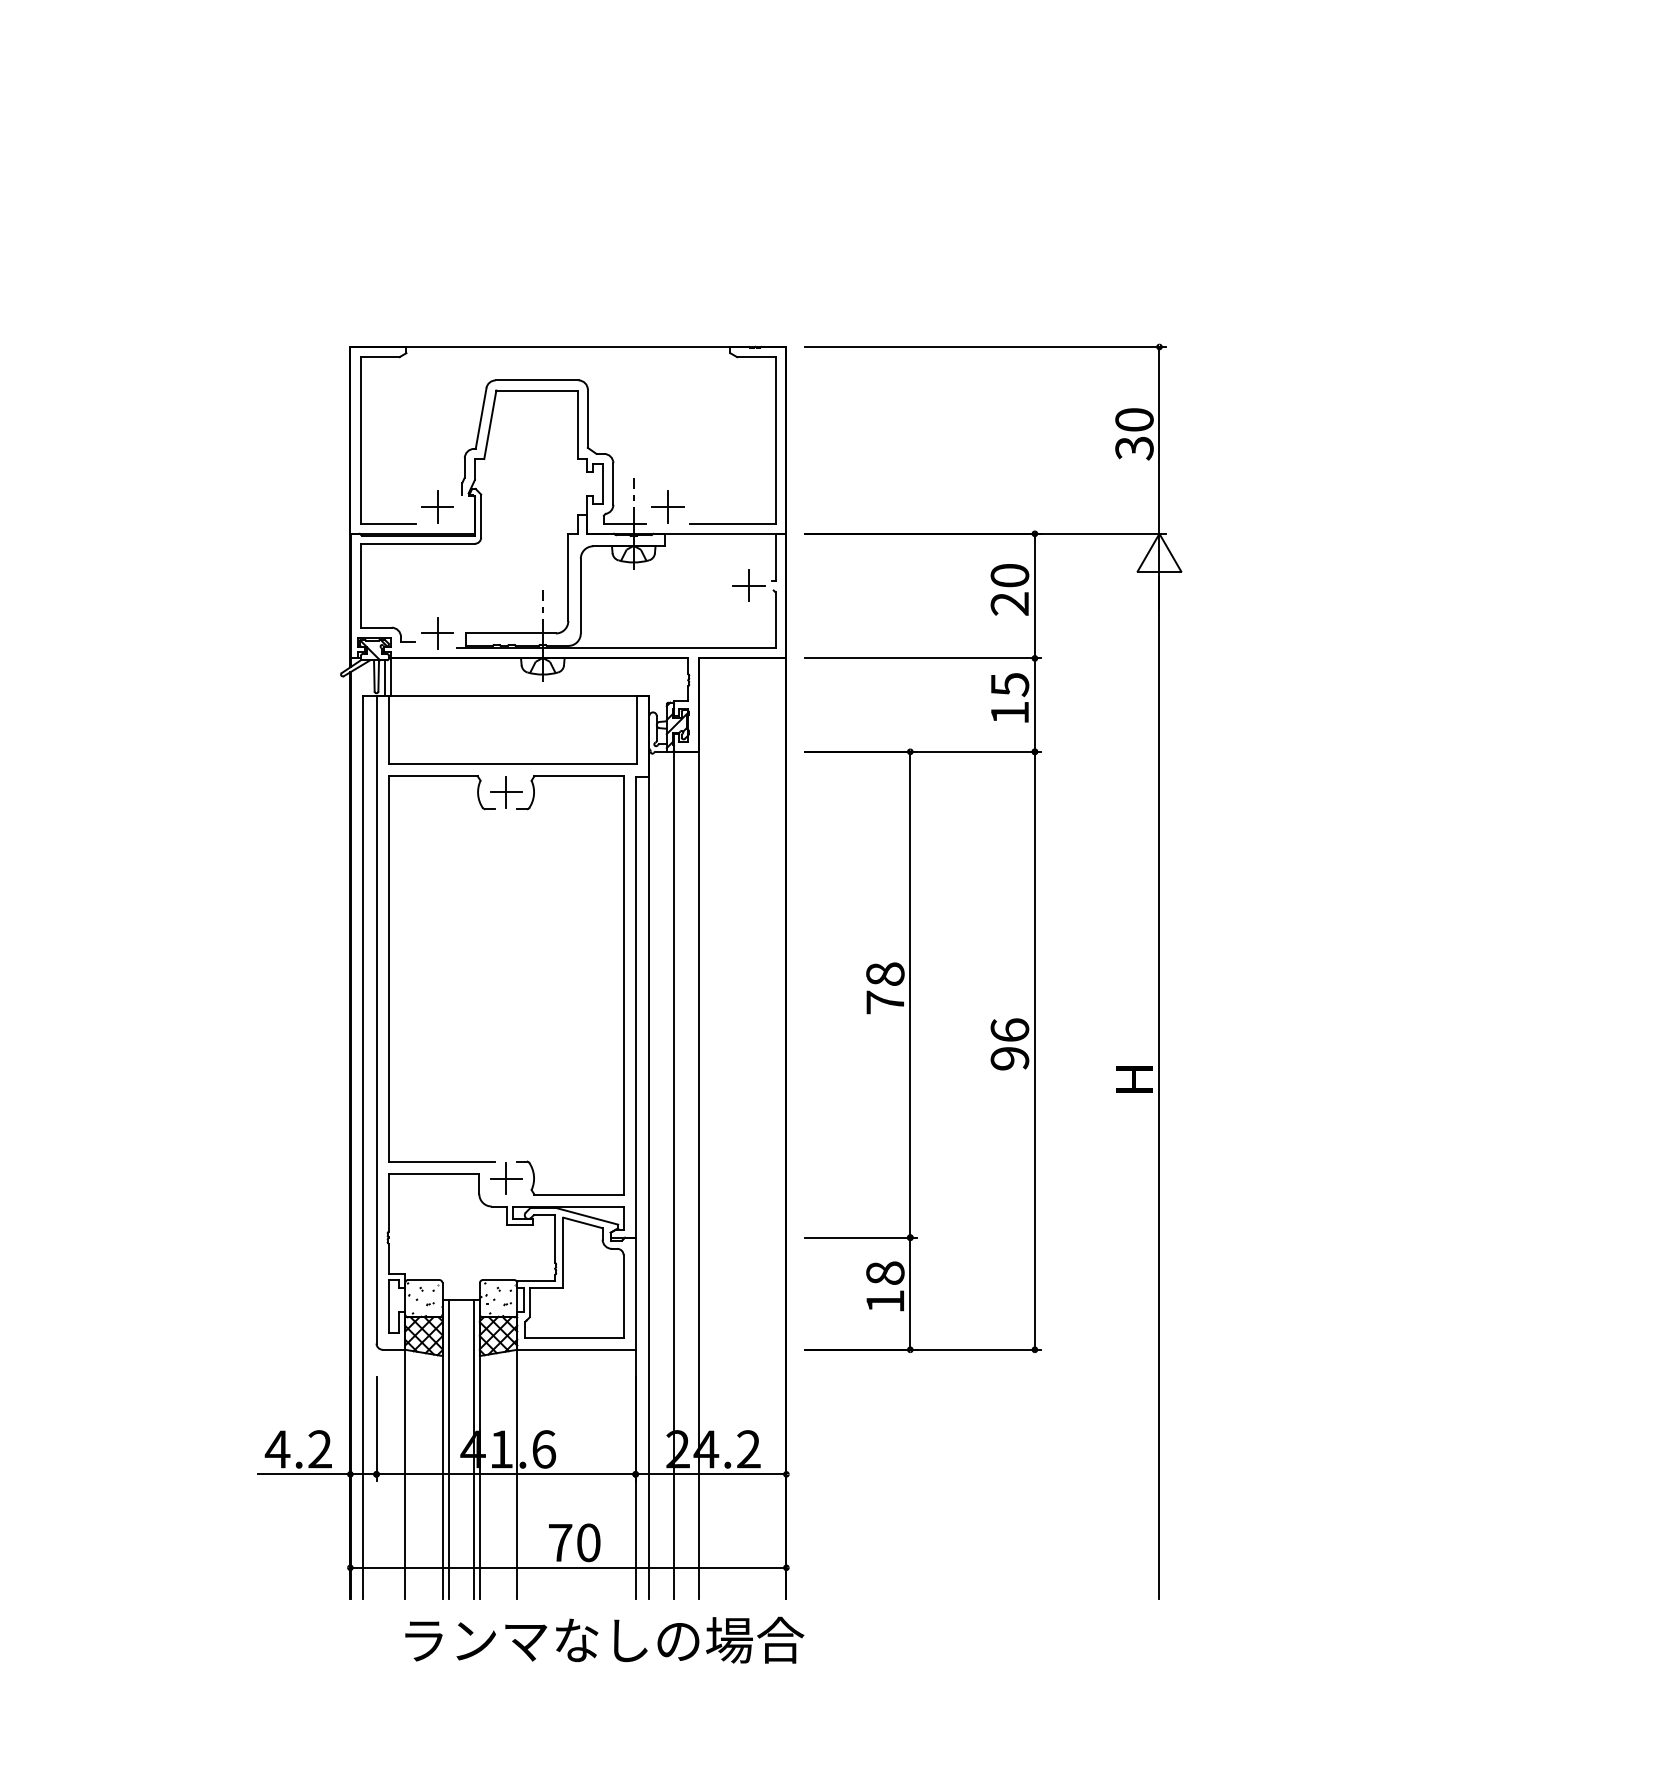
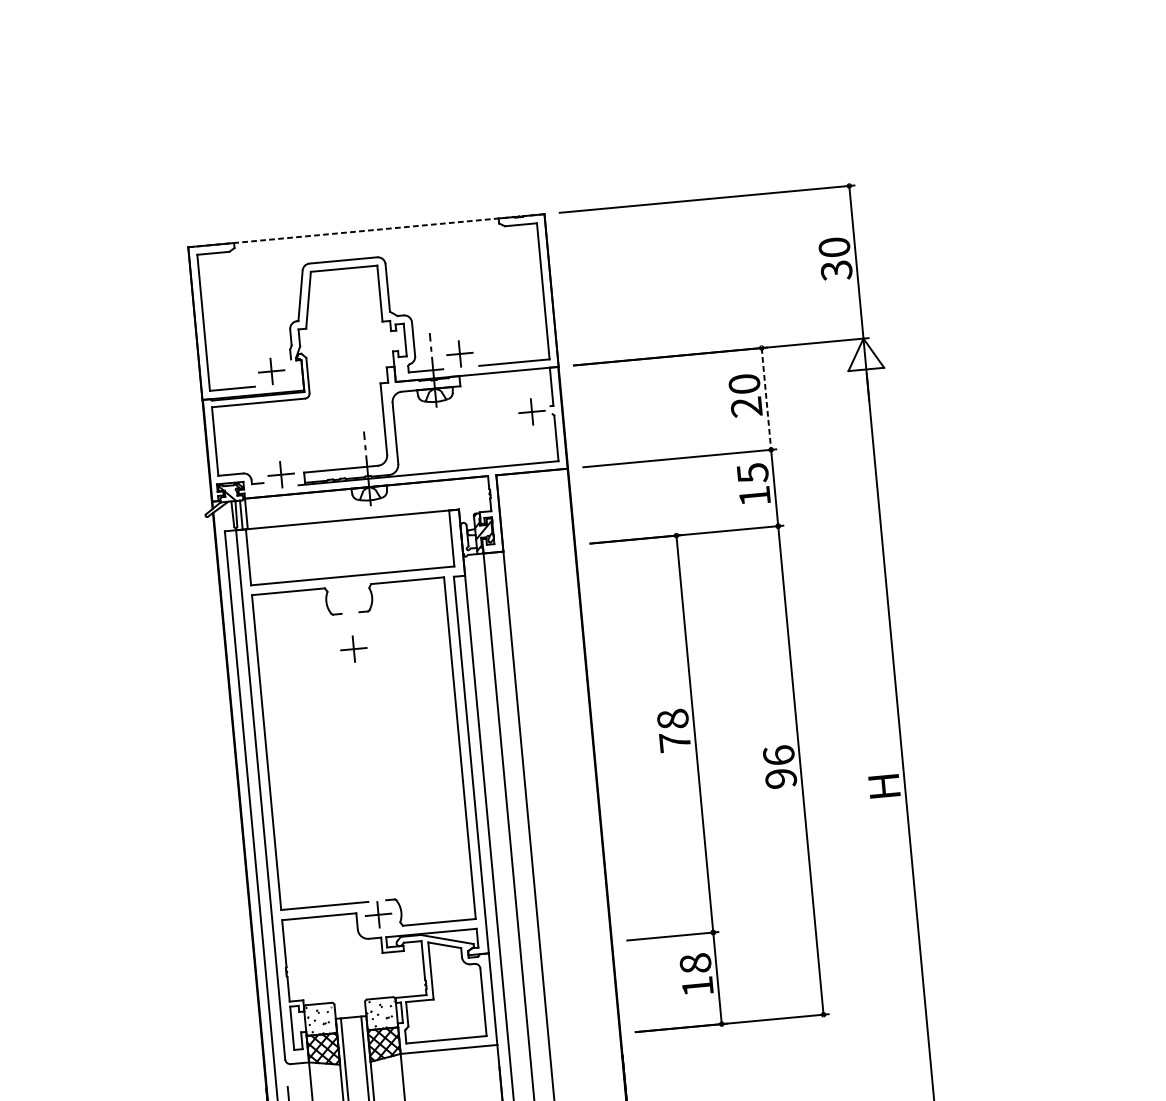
line: (567, 346) -> (365, 230), solid -> dashed
line: (1034, 596) -> (766, 399), solid -> dashed
part: (506, 792) -> (354, 649), moved

